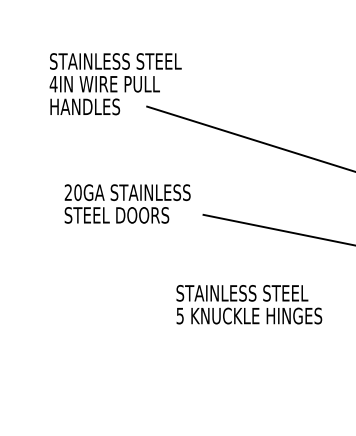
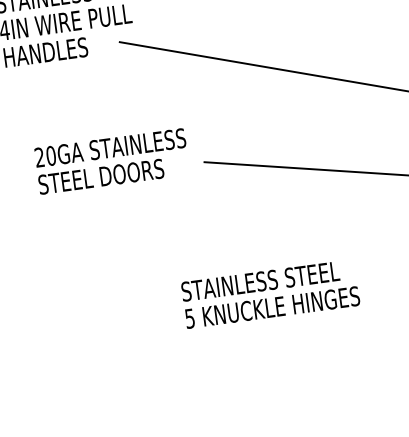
text: (249, 304) -> (270, 293), moved

